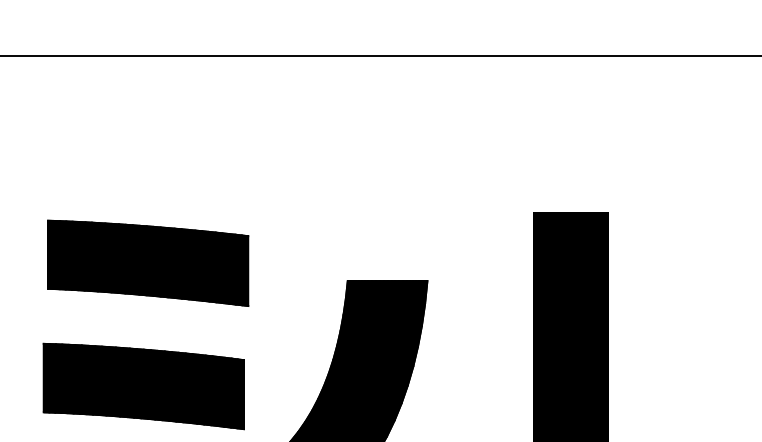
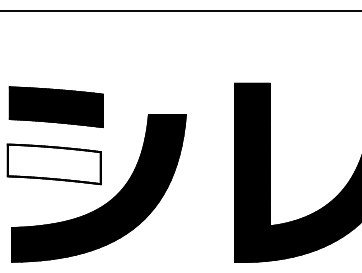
fill: (142, 386) -> (53, 164), removed

